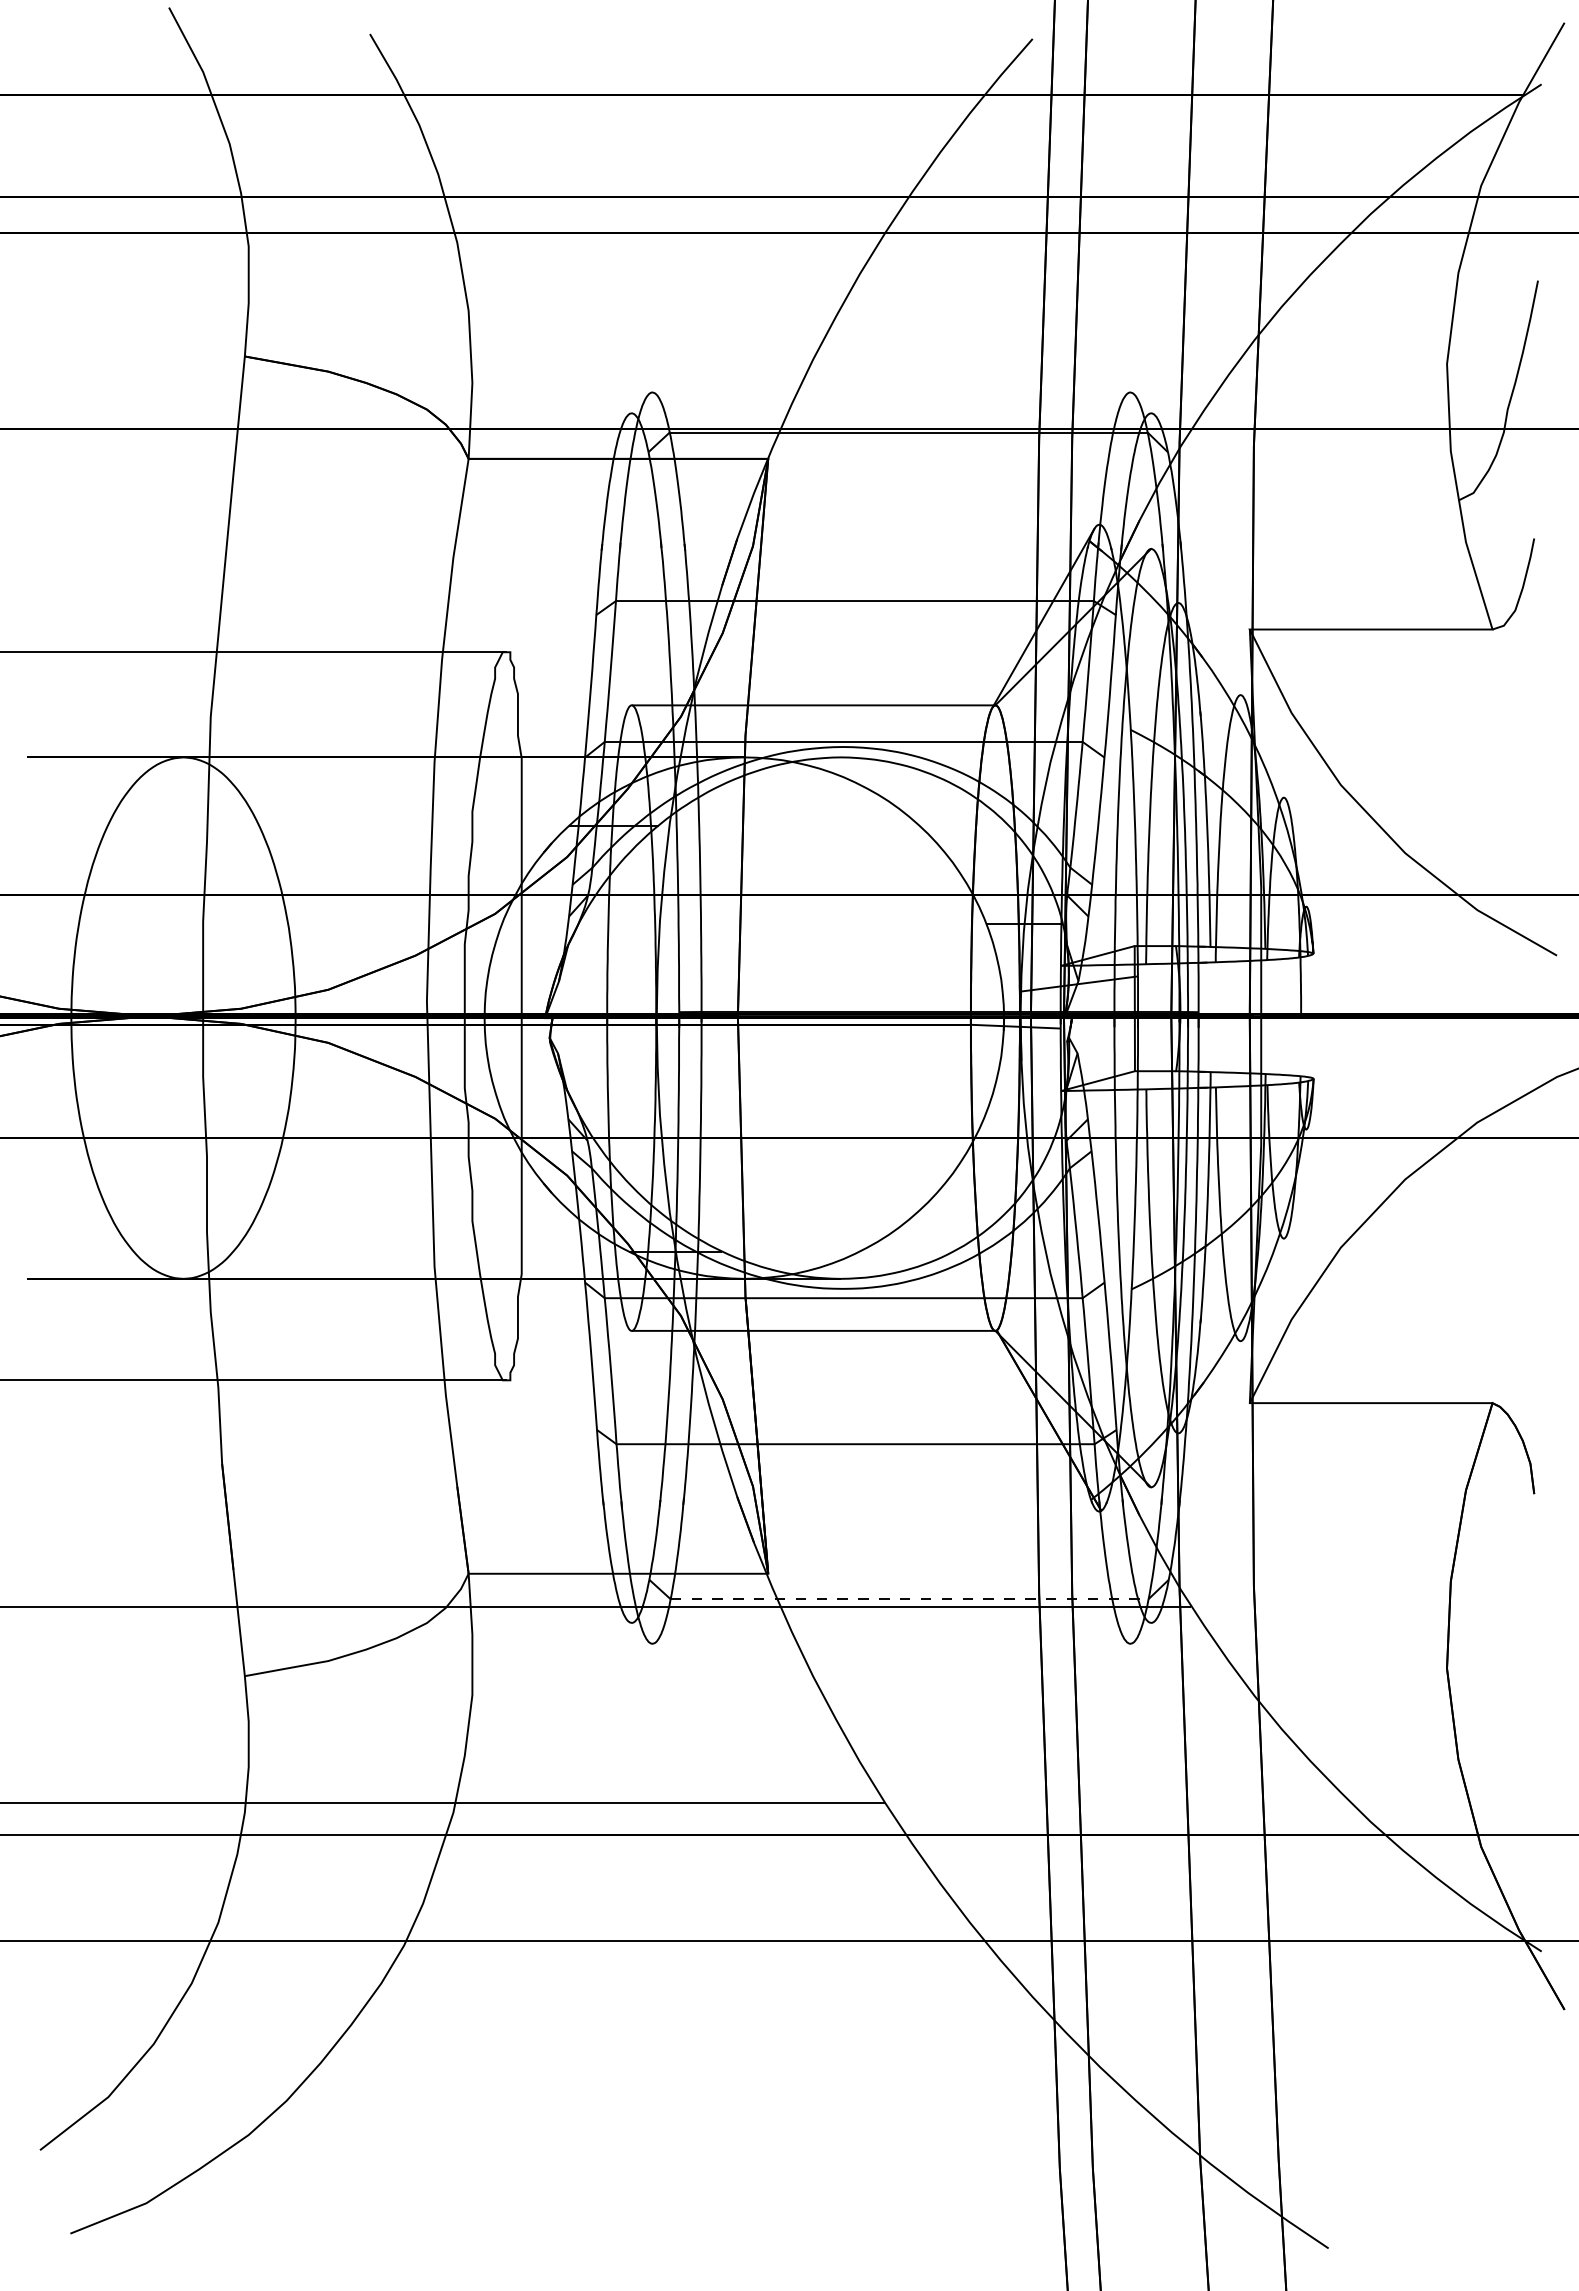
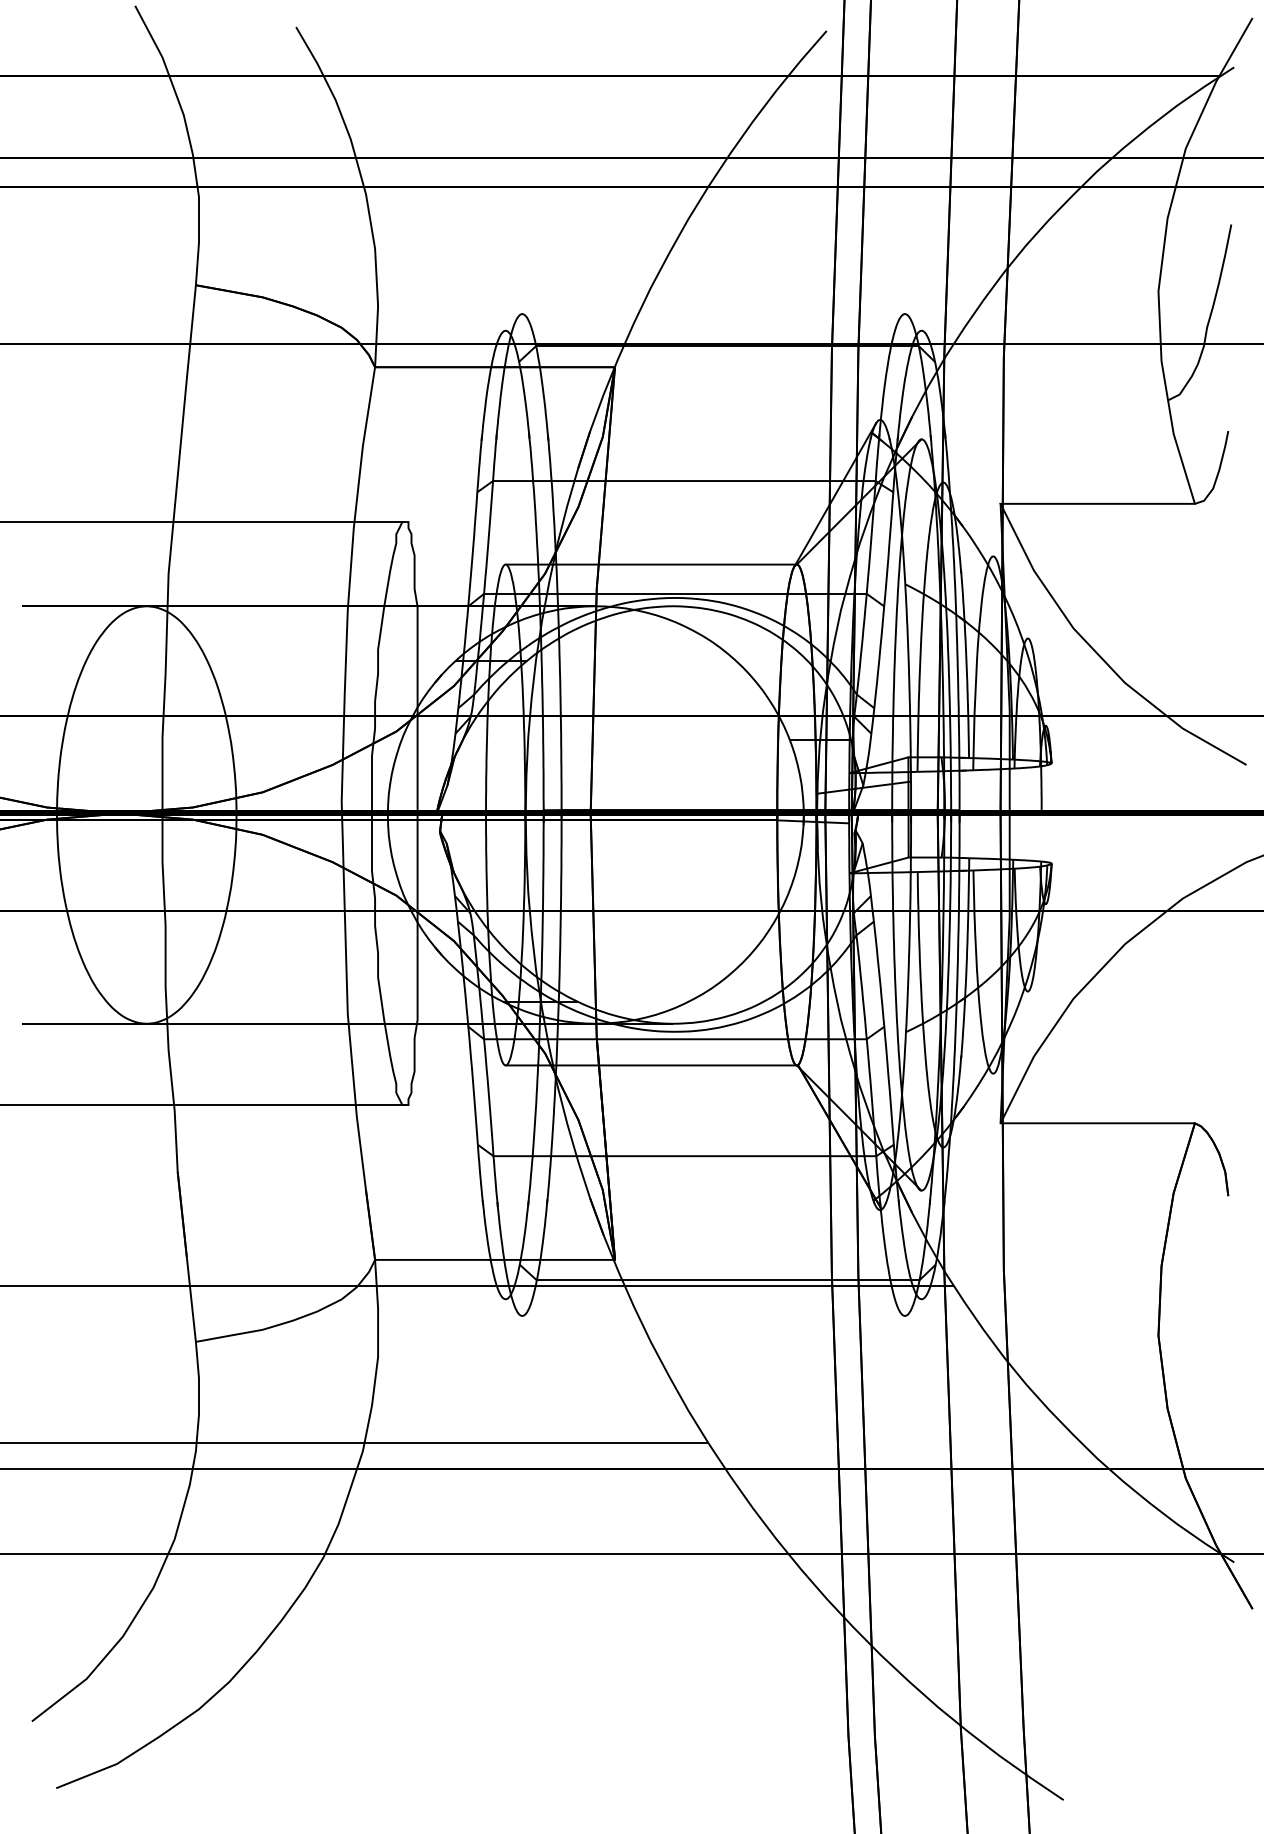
line: (909, 1599) -> (728, 1280), dashed -> solid

